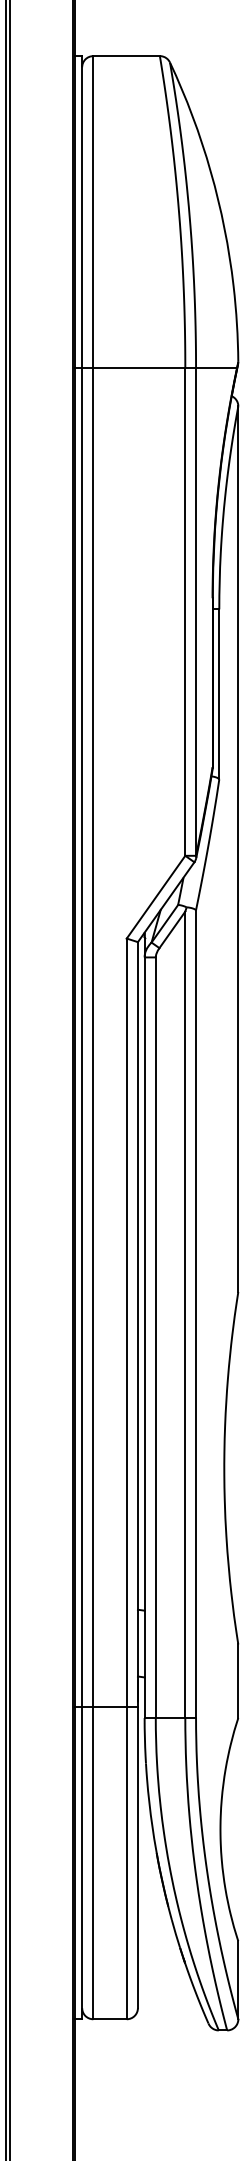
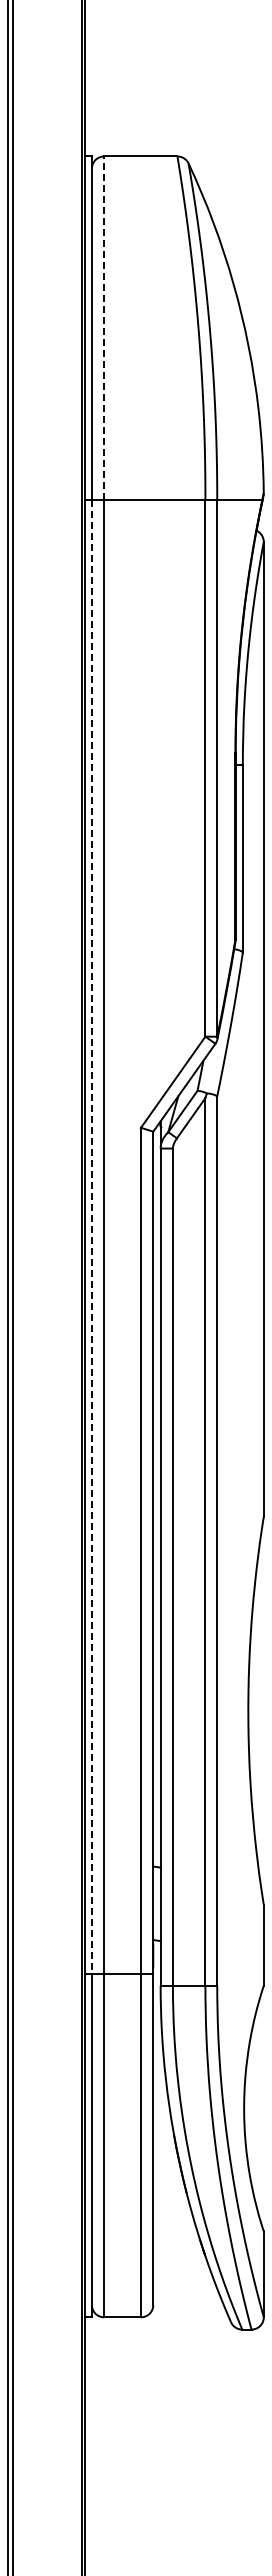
line: (93, 212) -> (104, 328), solid -> dashed
line: (81, 1037) -> (91, 1236), solid -> dashed

